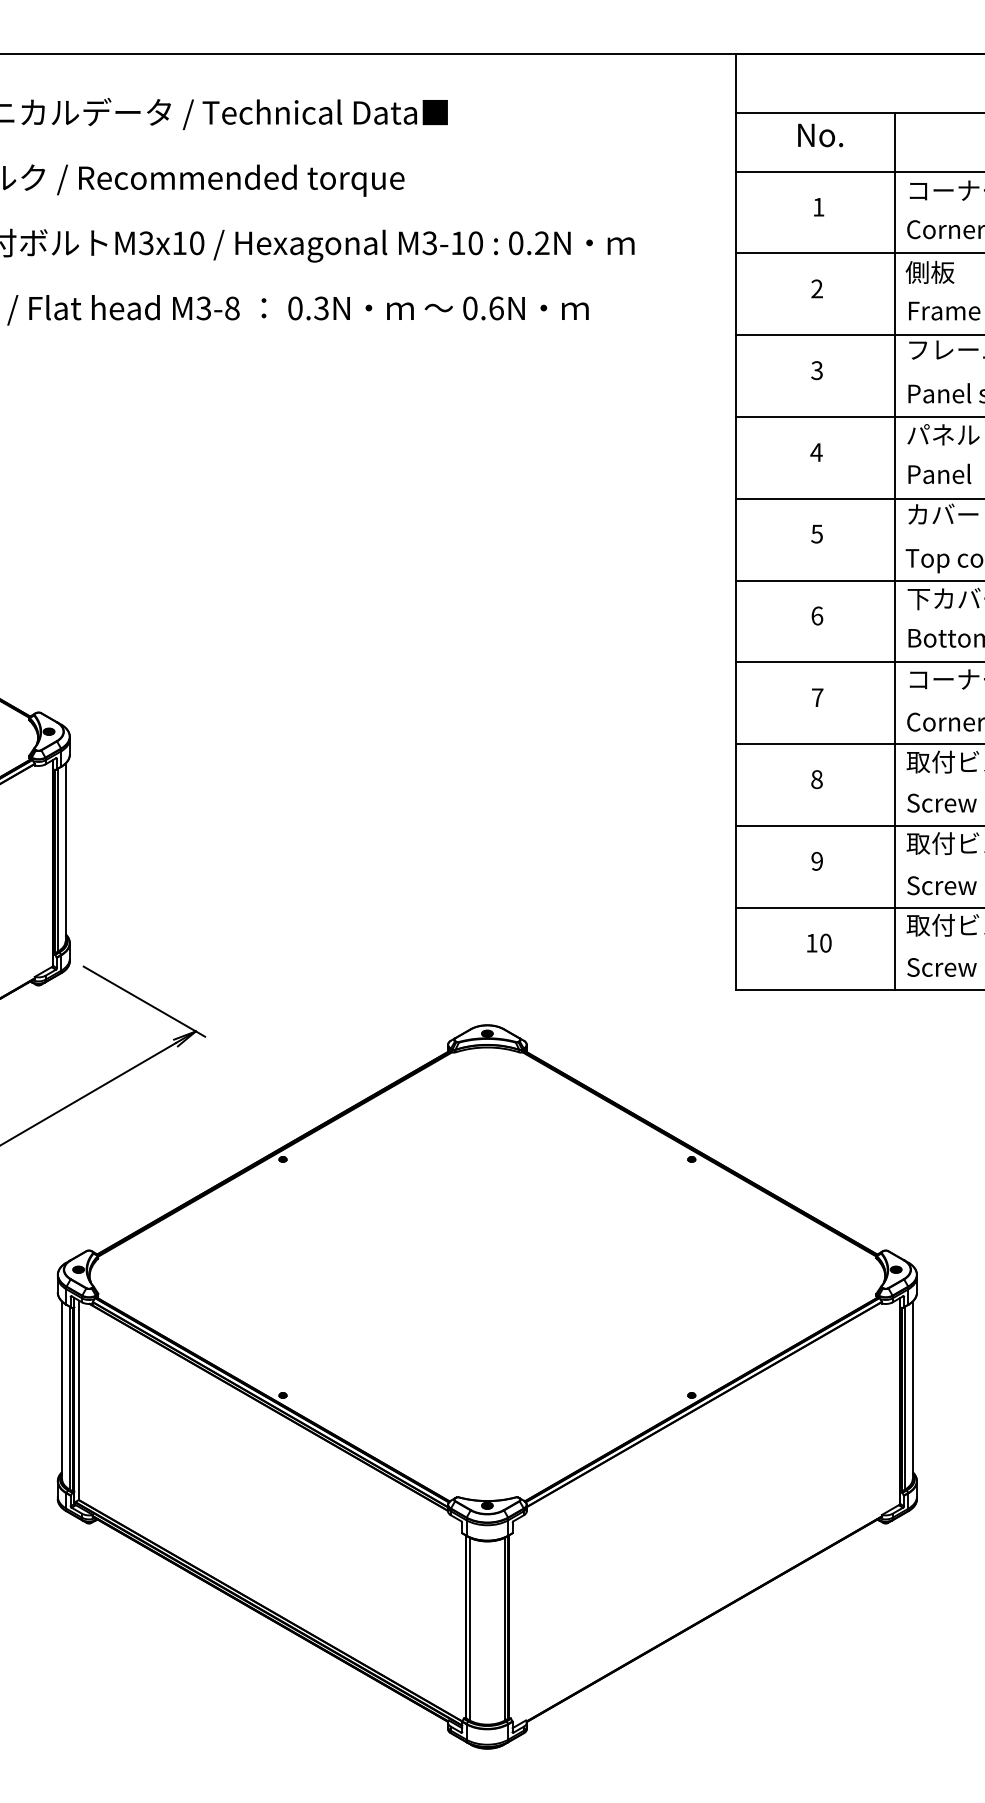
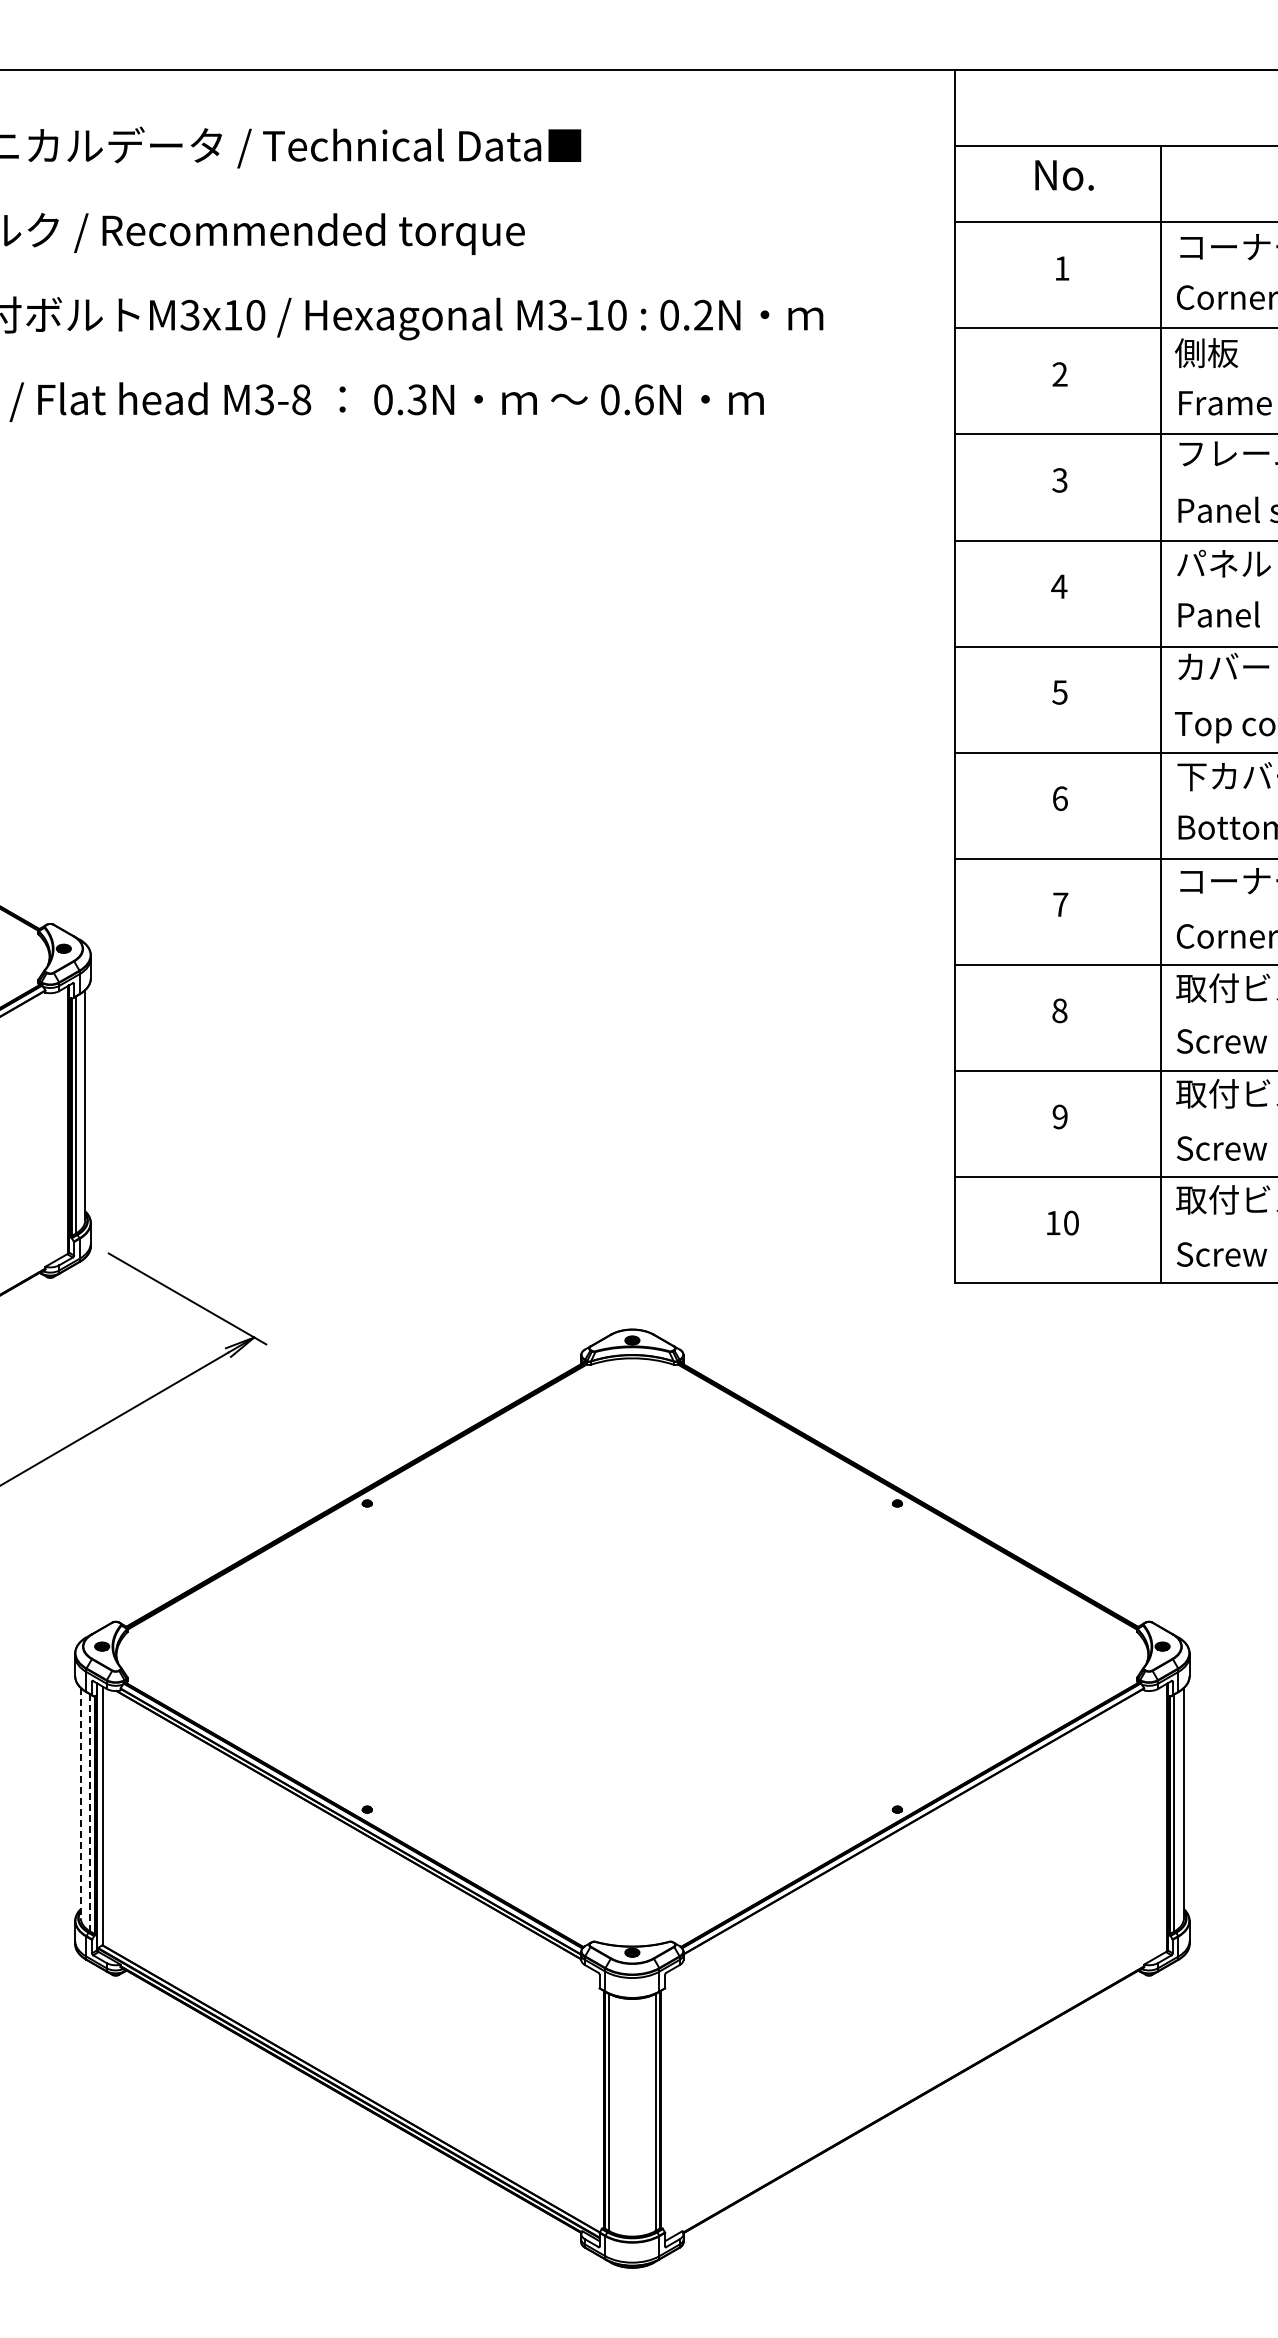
line: (61, 1390) -> (80, 1803), solid -> dashed
line: (69, 1397) -> (90, 1812), solid -> dashed

